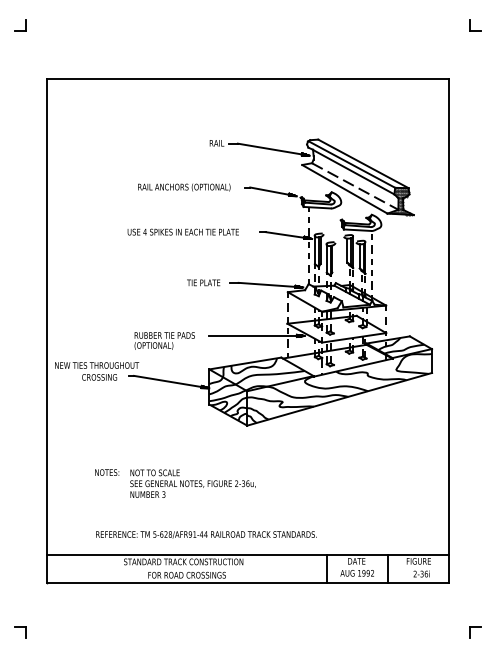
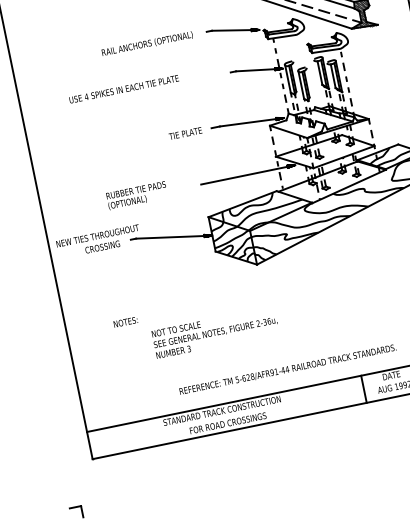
text: (182, 231) -> (123, 88), moved
text: (164, 340) -> (136, 195), moved
text: (107, 472) -> (126, 321), moved
text: (206, 534) -> (287, 369), moved

